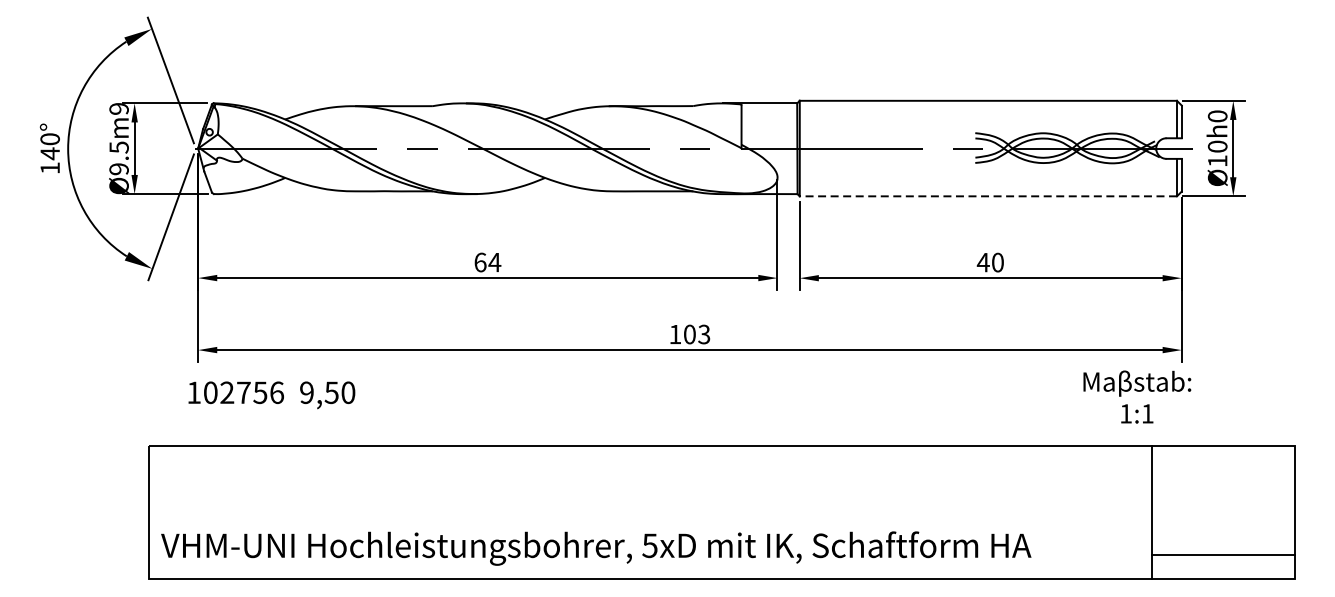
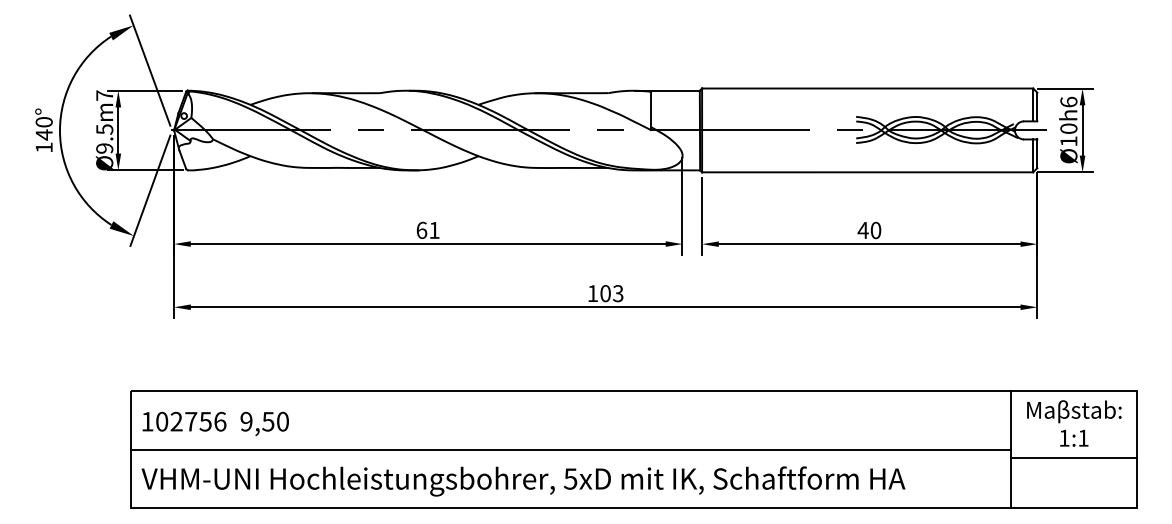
text: (118, 108) -> (104, 95), Ø9.5m9 -> Ø9.5m7
text: (1217, 115) -> (1068, 101), Ø10h0 -> Ø10h6
line: (988, 196) -> (867, 172), dashed -> solid
text: (494, 262) -> (434, 230), 64 -> 61
text: (271, 394) -> (215, 423), moved
text: (1137, 397) -> (1074, 423), moved
line: (650, 512) -> (571, 449), added
line: (1222, 555) -> (1073, 458), moved

